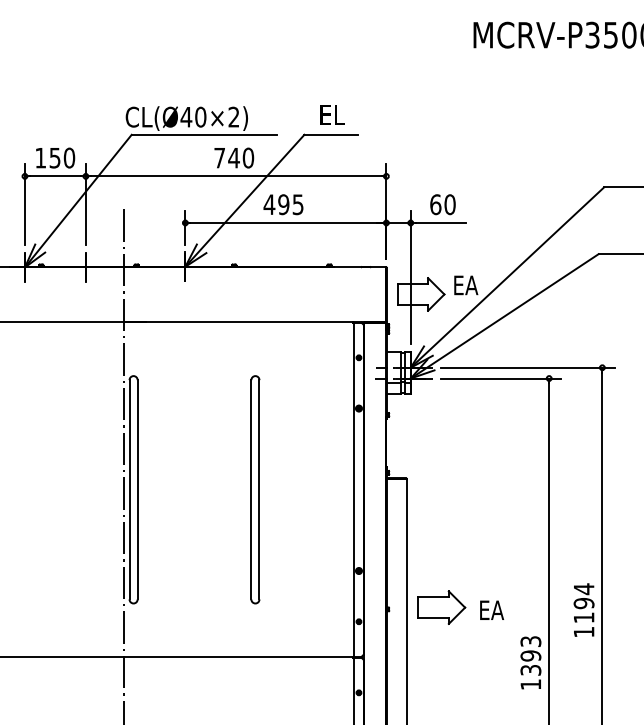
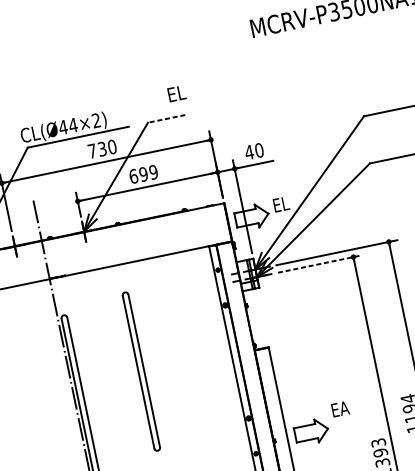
text: (332, 114) -> (176, 93), moved
text: (200, 116) -> (72, 125), CL(Ø40×2) -> CL(Ø44×2)
line: (331, 134) -> (166, 118), solid -> dashed
text: (233, 157) -> (101, 148), 740 -> 730
text: (283, 204) -> (143, 174), 495 -> 699
text: (435, 204) -> (249, 152), 60 -> 40
text: (466, 285) -> (282, 204), EA -> EL
line: (501, 378) -> (320, 263), solid -> dashed
part: (255, 489) -> (141, 371), moved
text: (492, 609) -> (340, 408), moved

